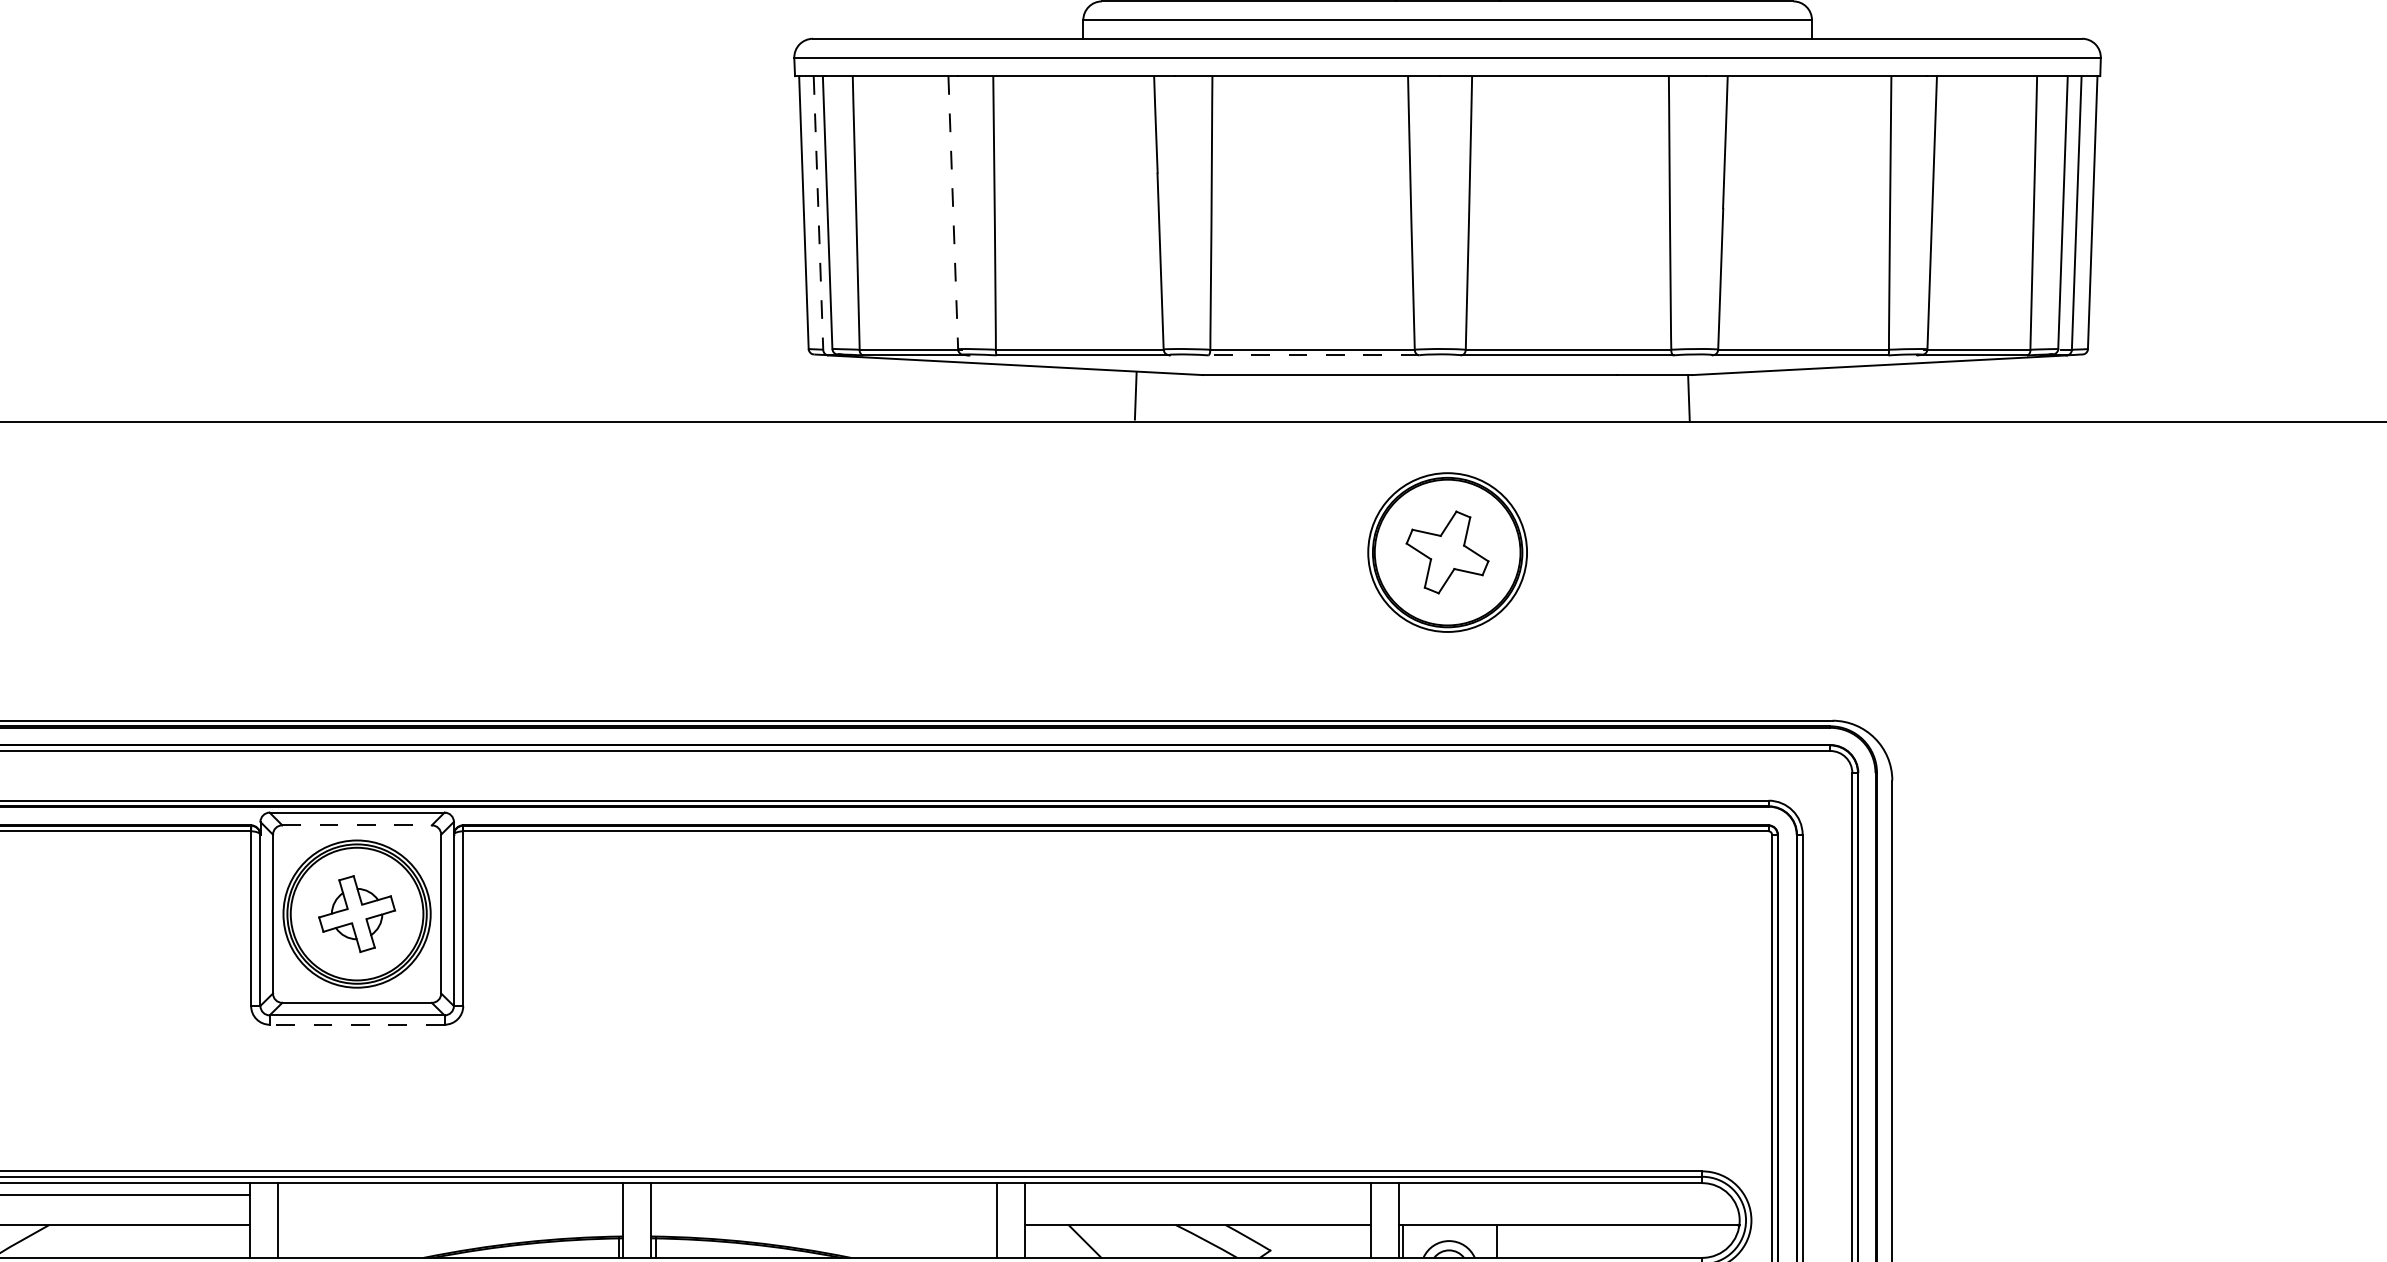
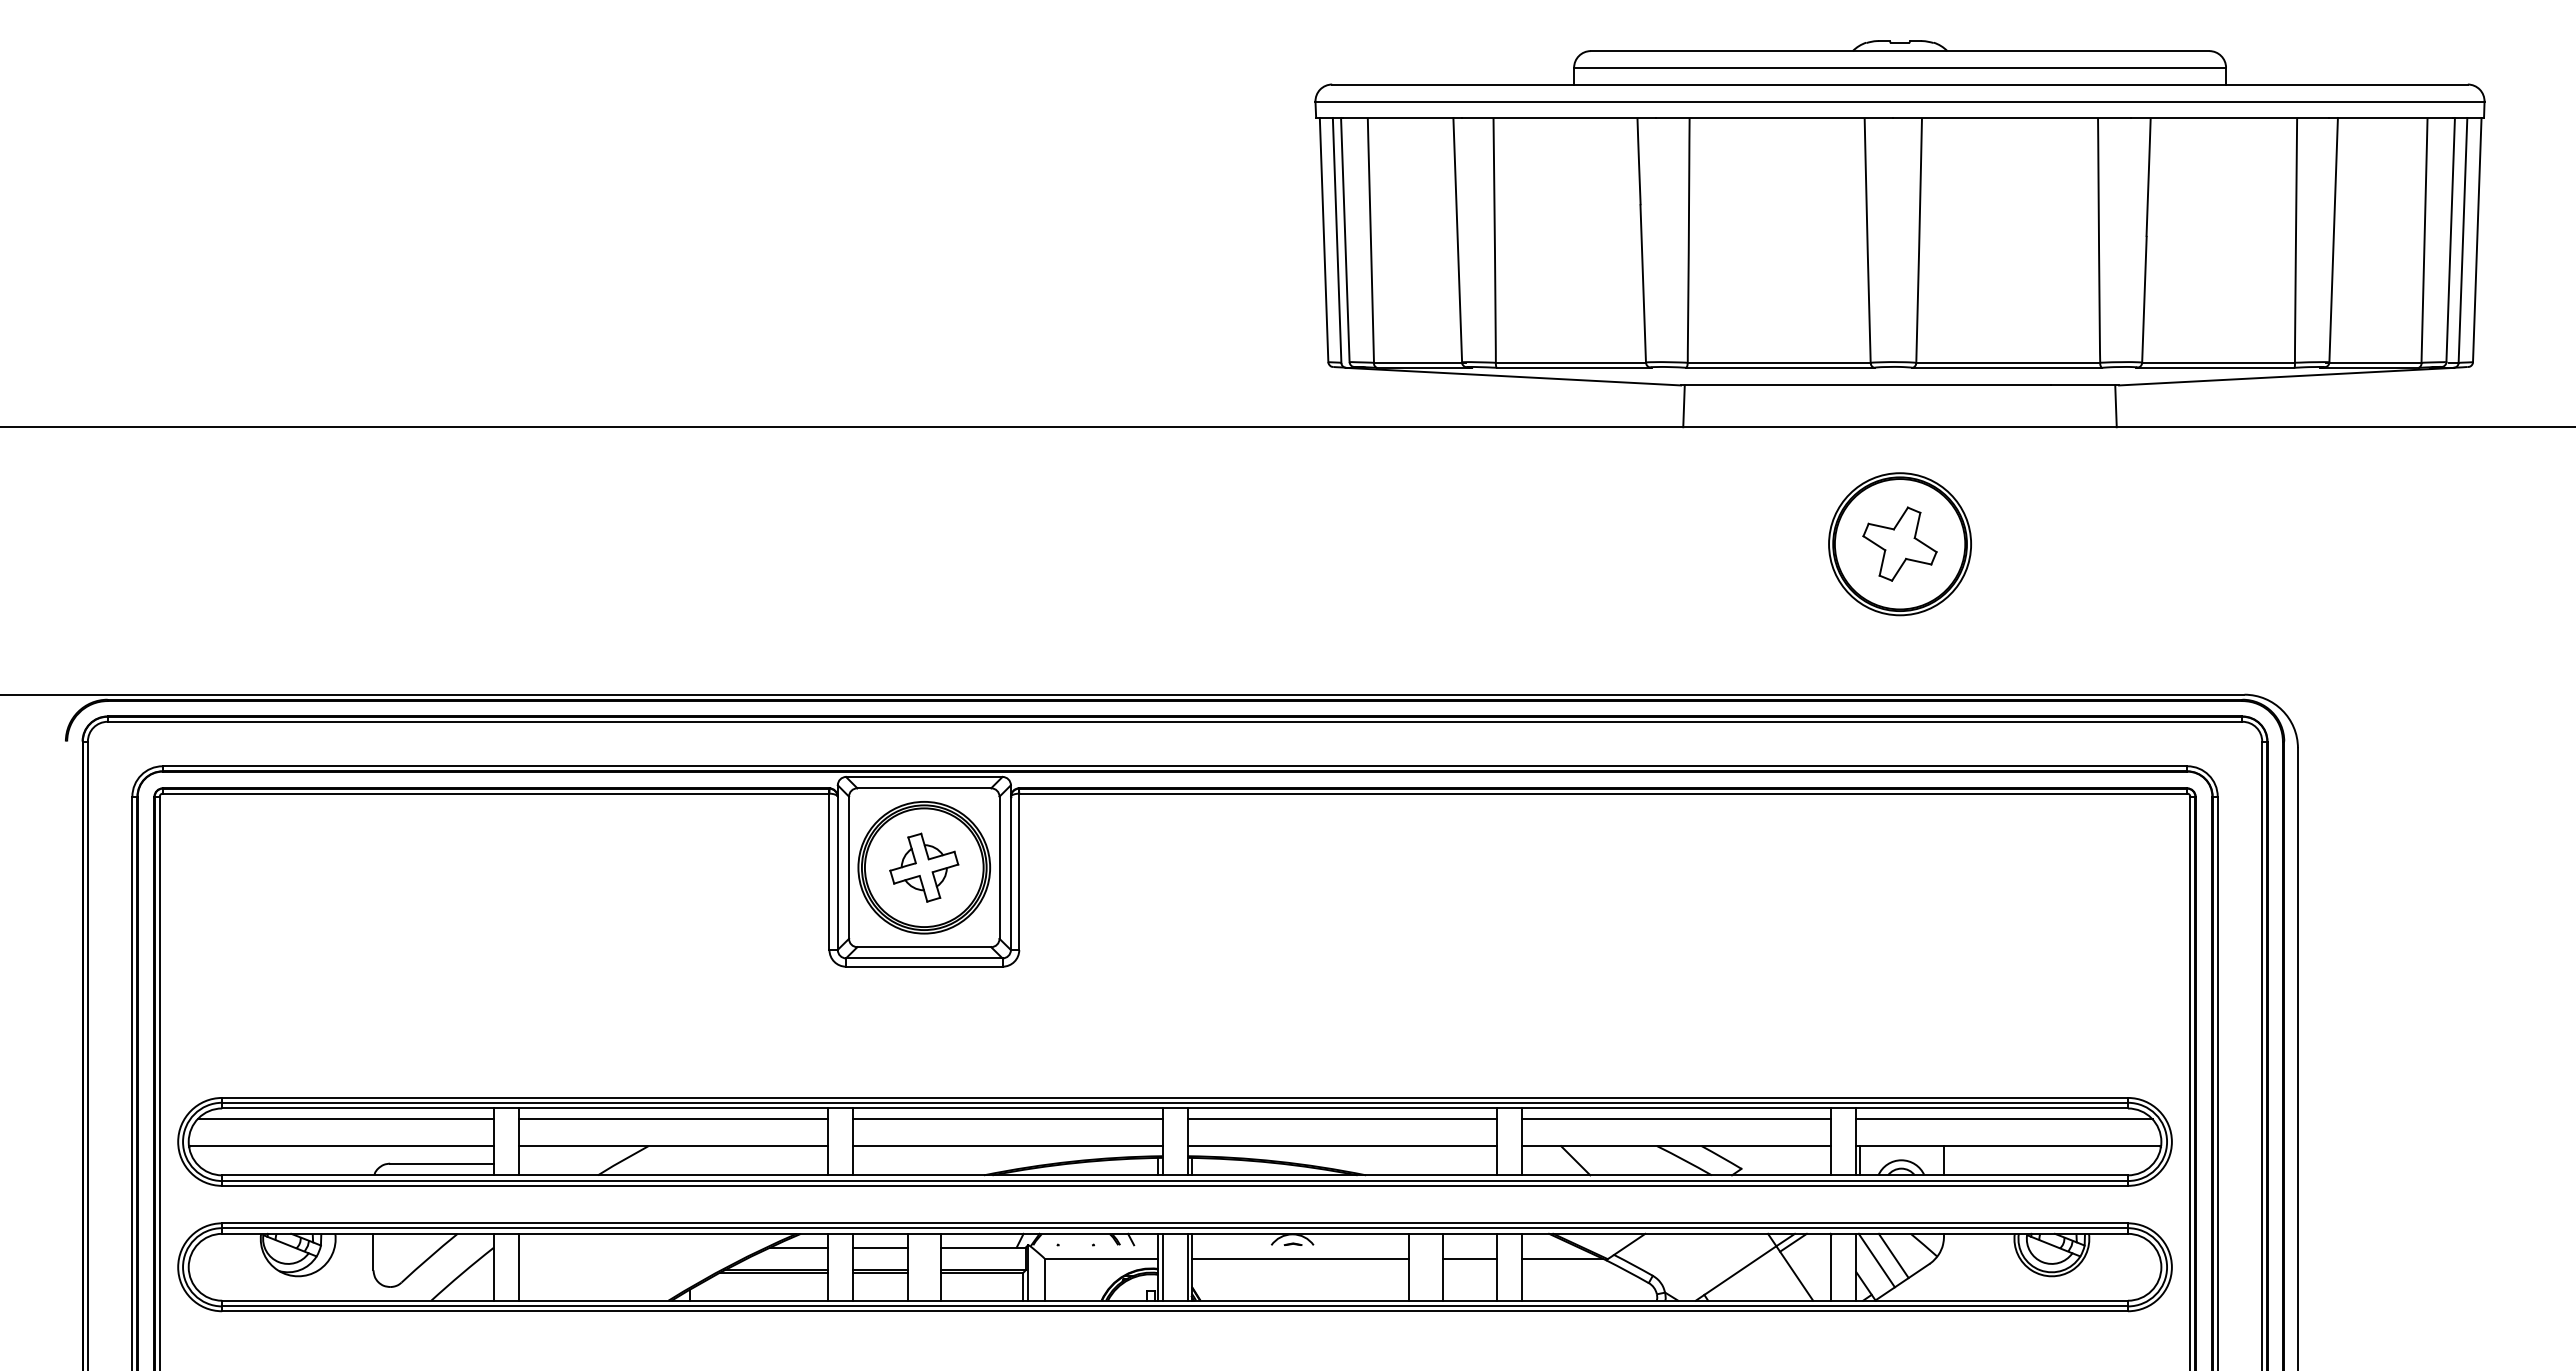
line: (818, 213) -> (1337, 240), dashed -> solid
line: (953, 213) -> (1457, 240), dashed -> solid
line: (1312, 355) -> (1779, 367), dashed -> solid
line: (1135, 396) -> (1683, 406), moved
line: (357, 825) -> (924, 788), dashed -> solid
line: (356, 1024) -> (923, 966), dashed -> solid
line: (450, 1195) -> (1007, 1119), added
line: (823, 1195) -> (1341, 1119), added
line: (1197, 1195) -> (1676, 1119), added
line: (1564, 1195) -> (2004, 1119), added
line: (450, 1225) -> (1007, 1146), added
line: (823, 1225) -> (1341, 1146), added

